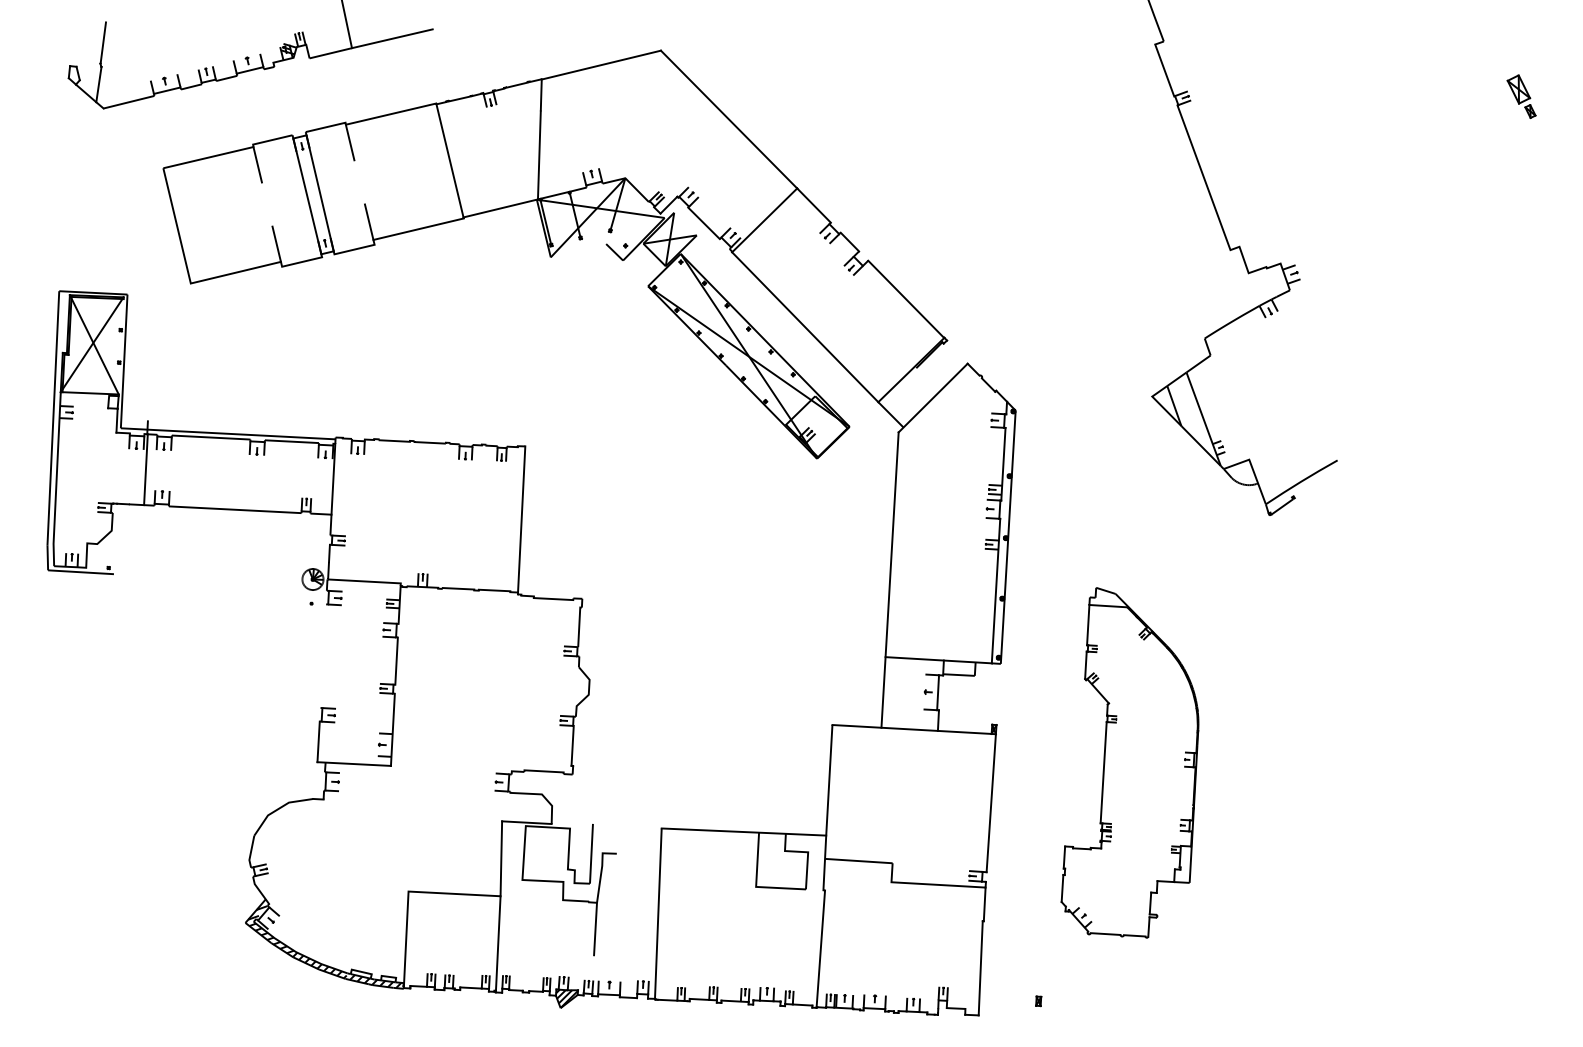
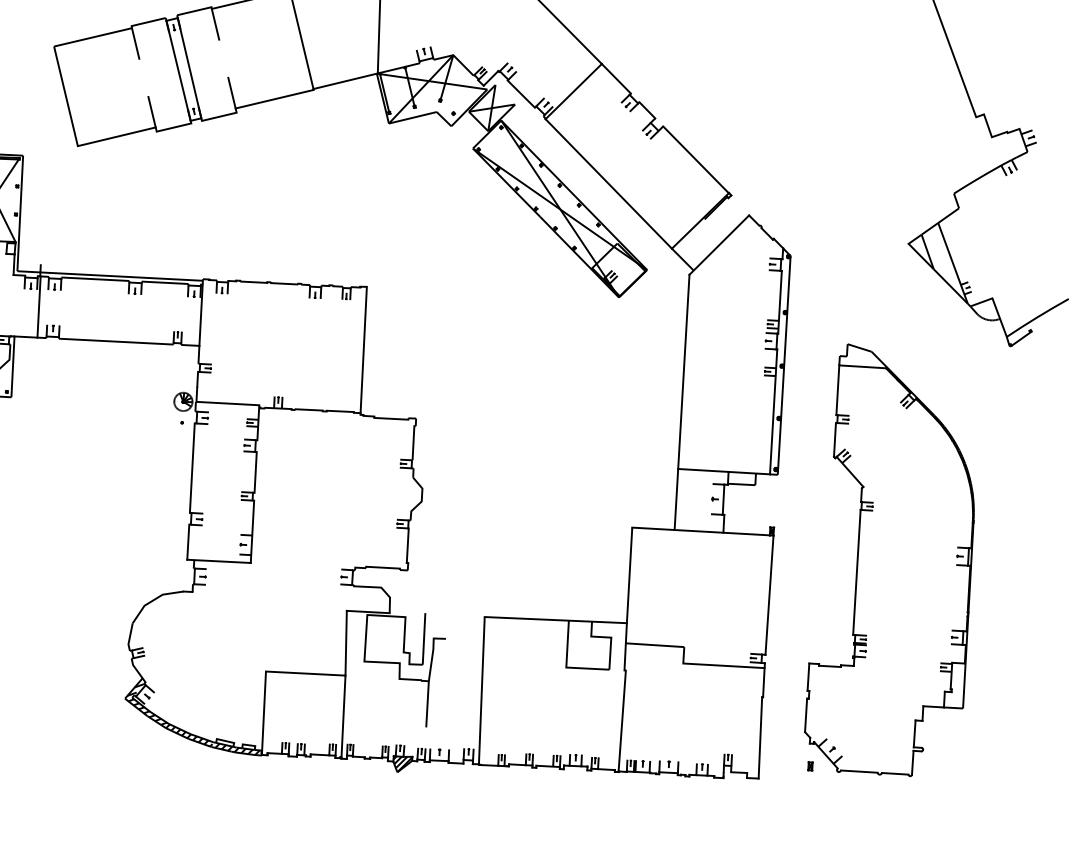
line: (578, 250) -> (412, 117), added
line: (115, 538) -> (12, 366), added
line: (323, 655) -> (192, 467), added
part: (1129, 762) -> (888, 560), size x1.43

